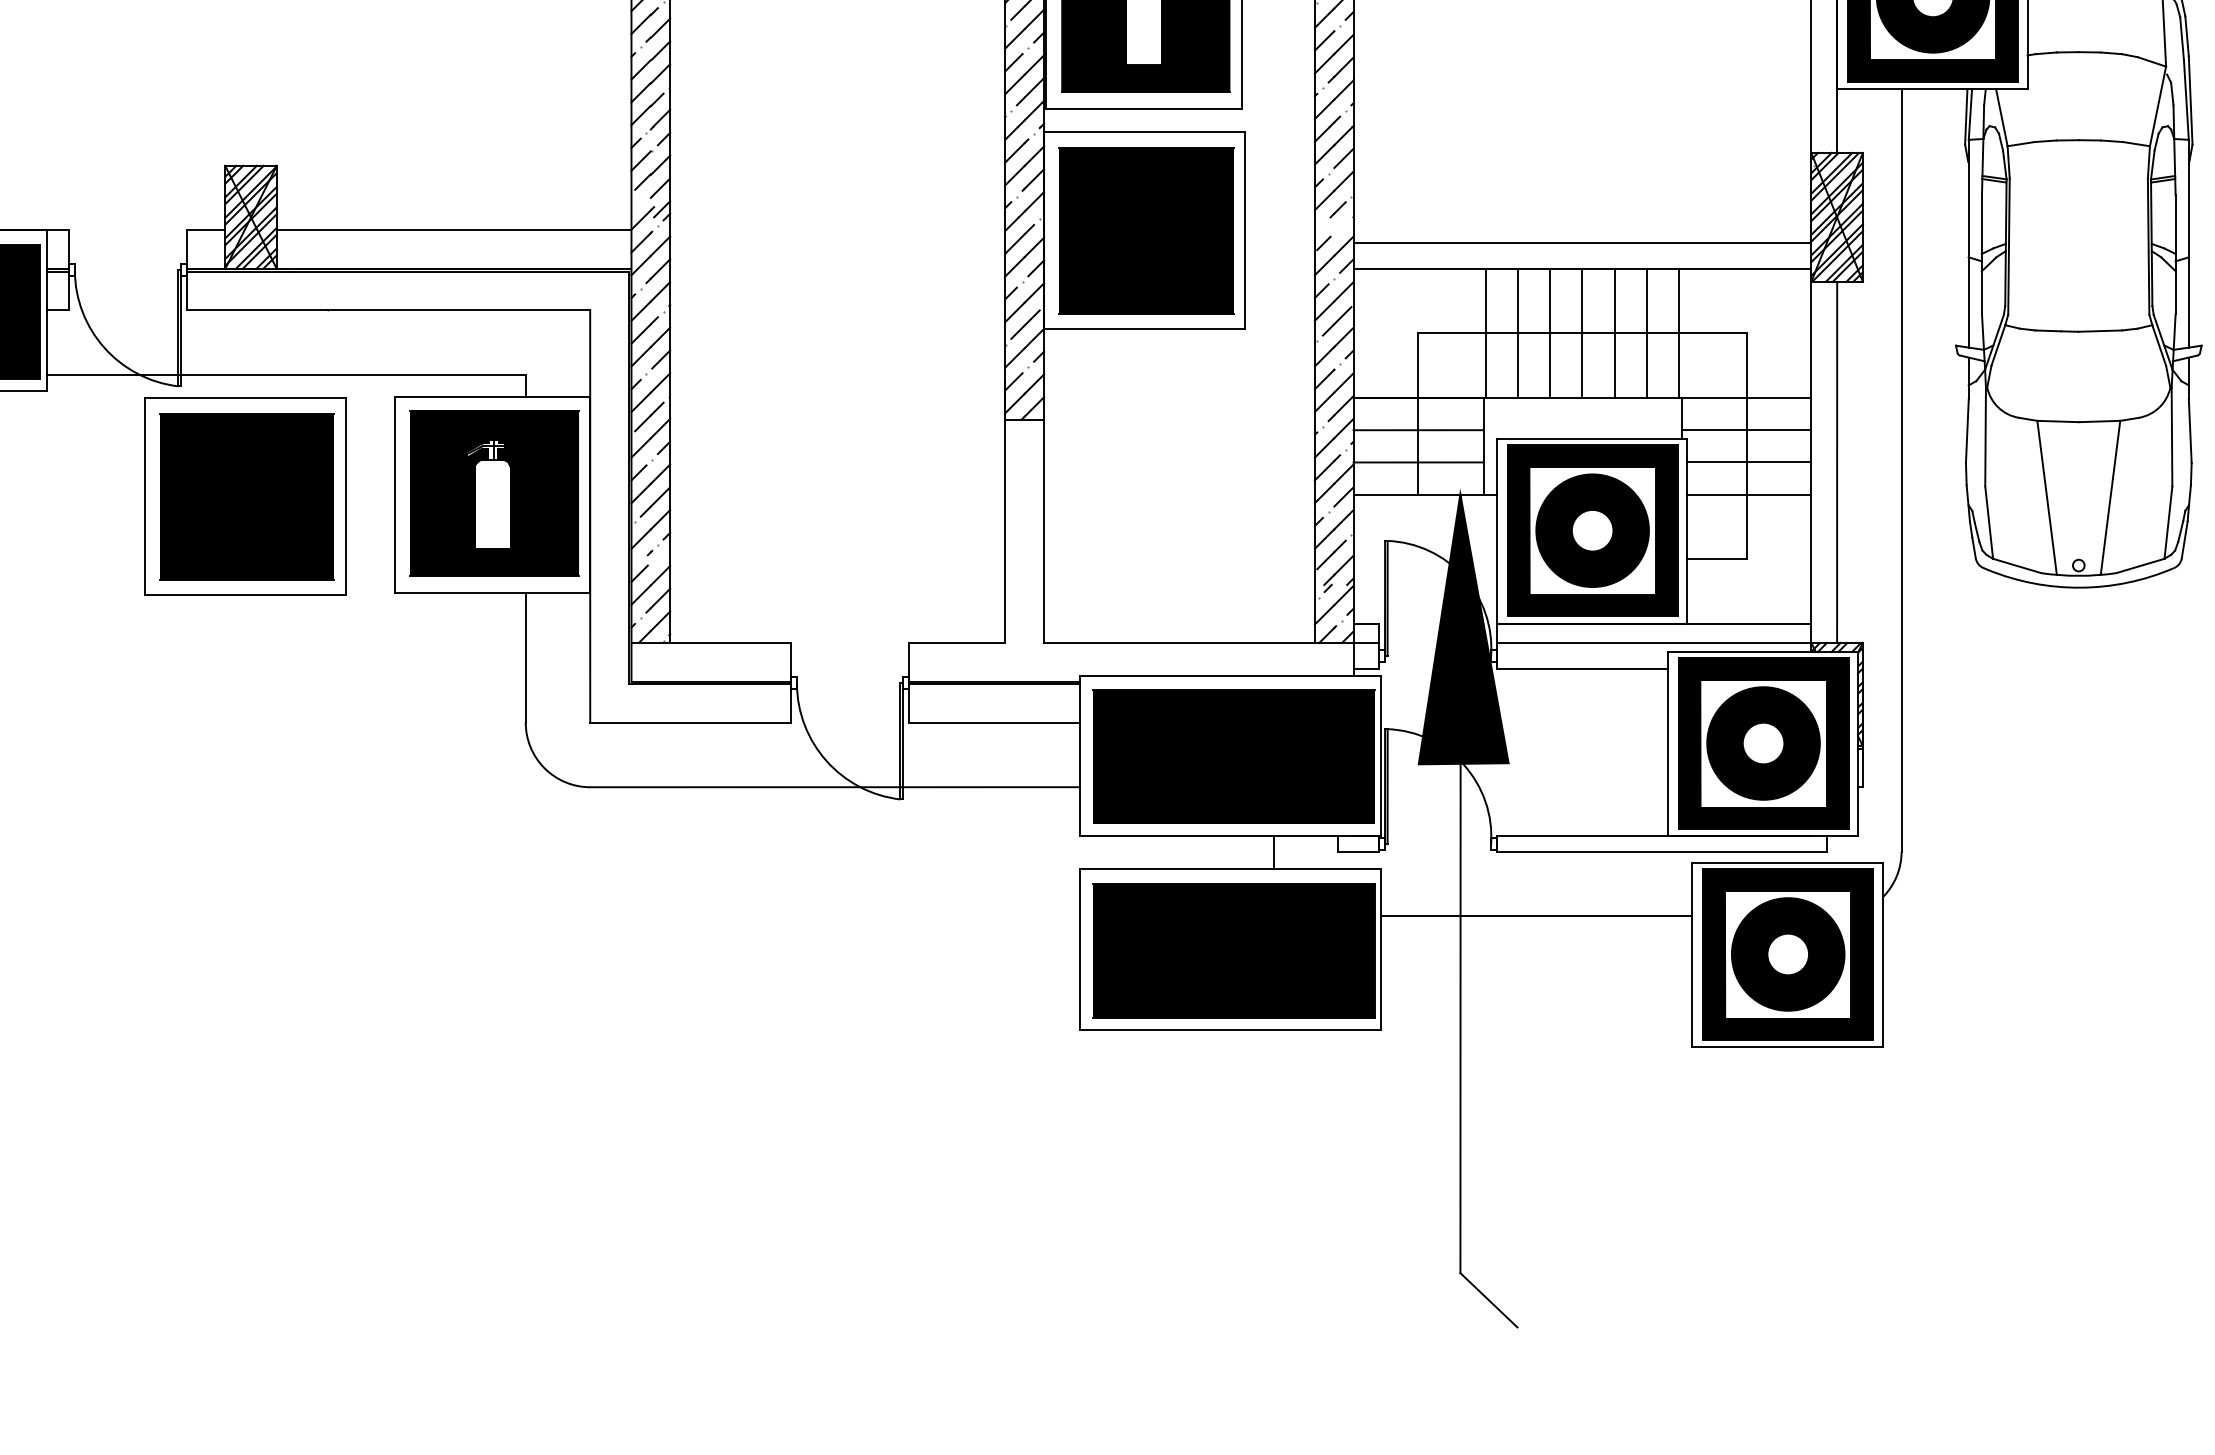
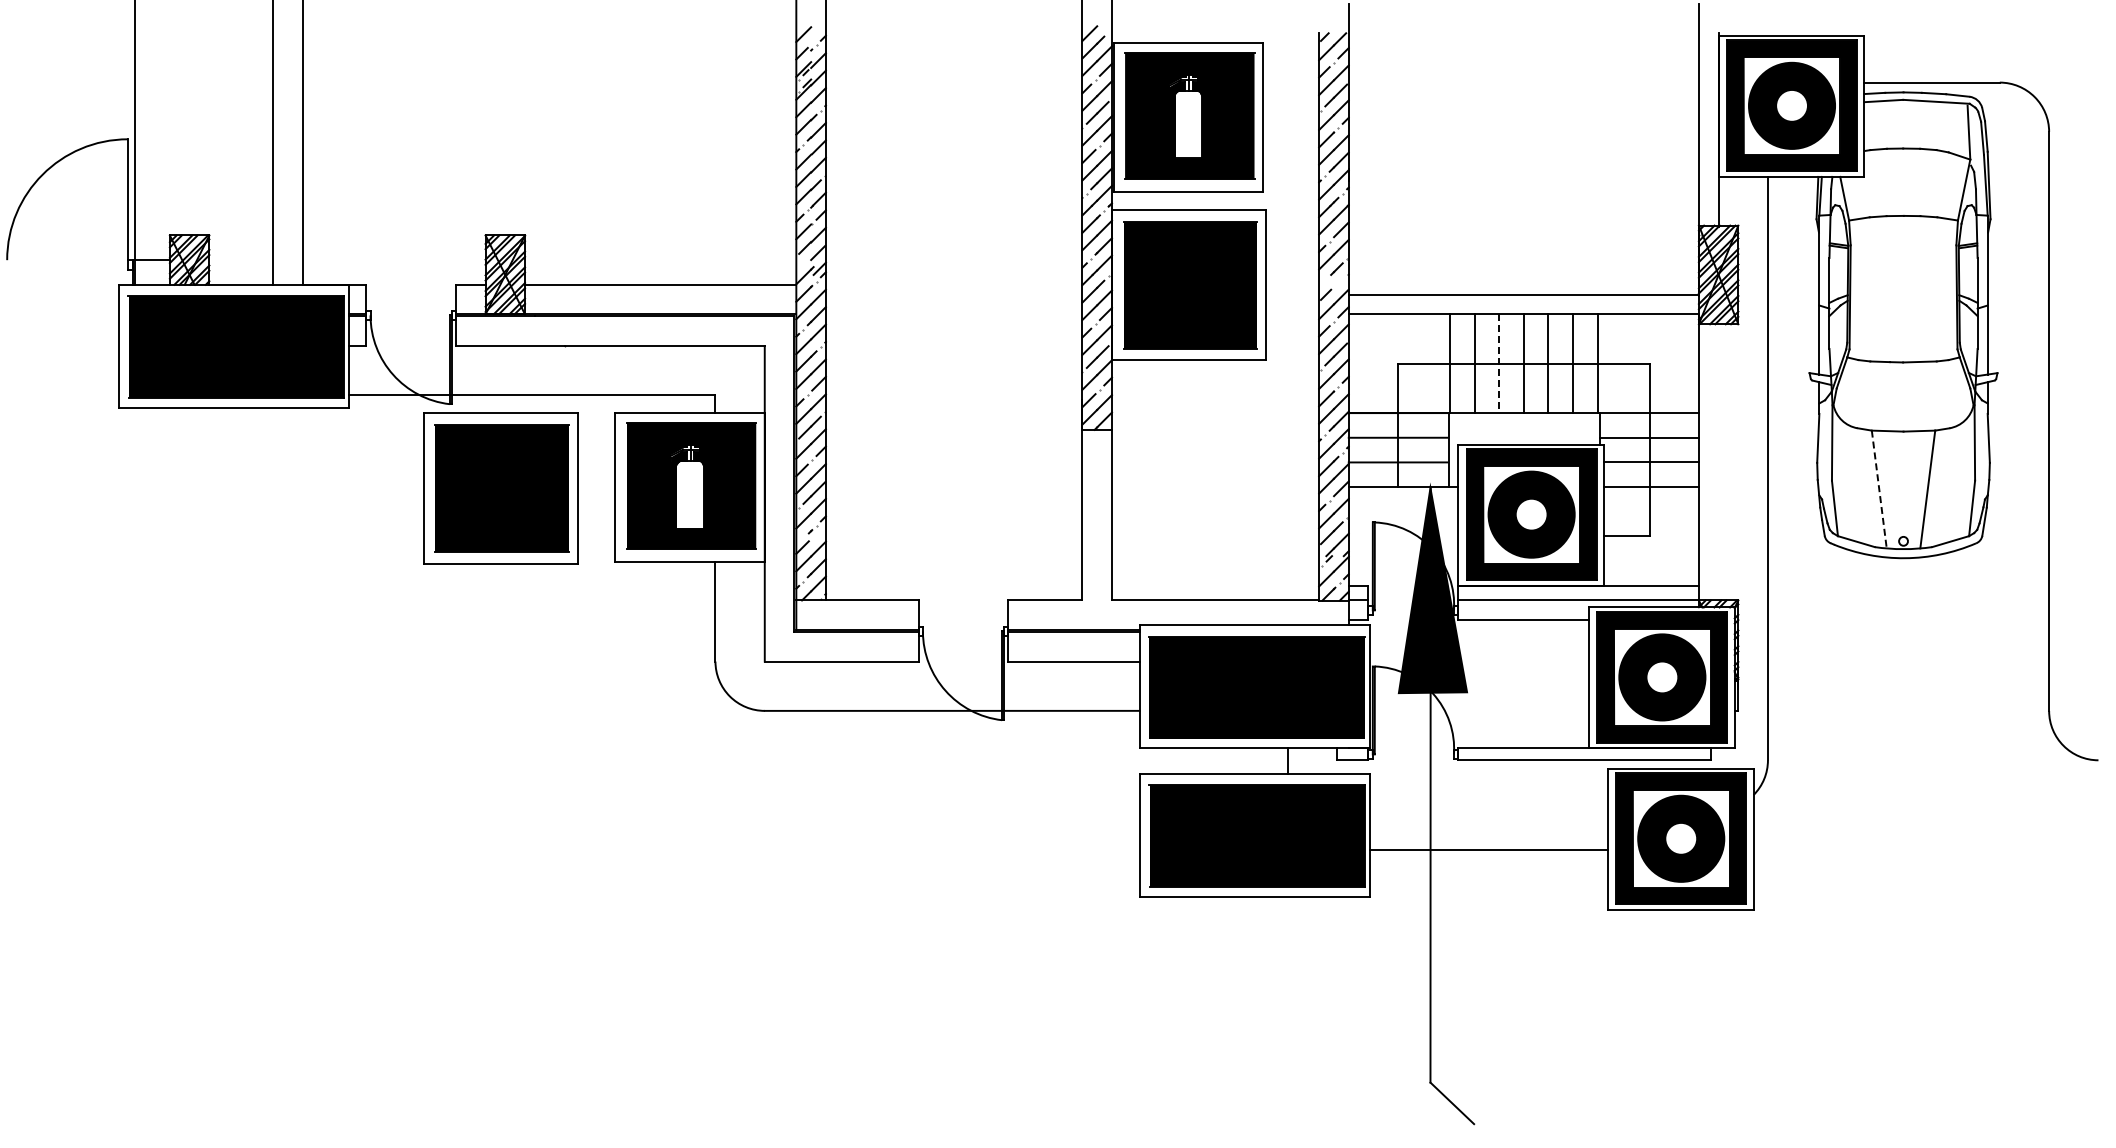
line: (1550, 334) -> (1499, 364), solid -> dashed
line: (1836, 462) -> (1718, 462), removed
line: (2047, 499) -> (1879, 490), solid -> dashed
line: (1536, 916) -> (1488, 849), moved

